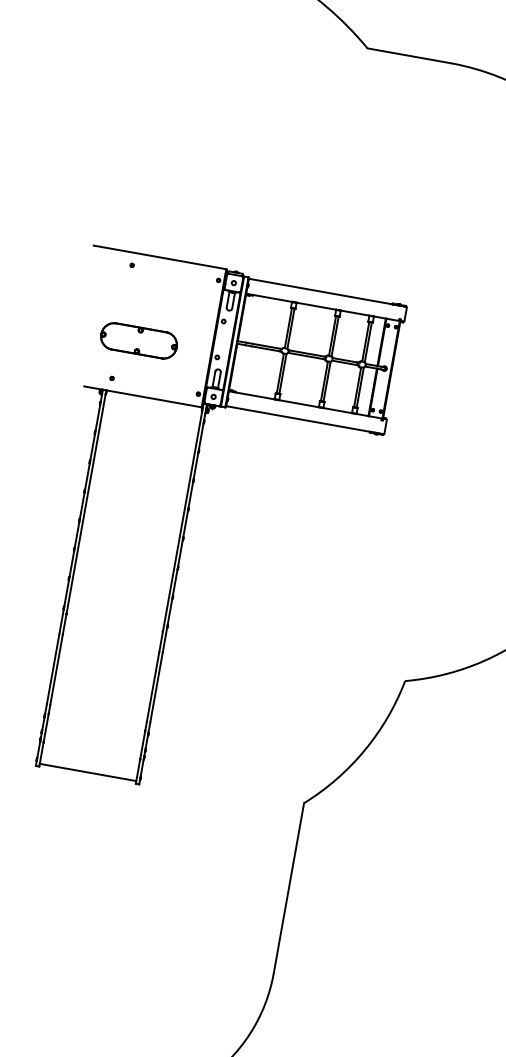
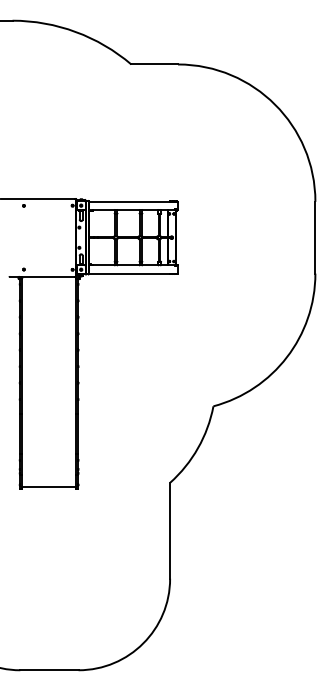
part: (138, 340) -> (34, 246), removed

